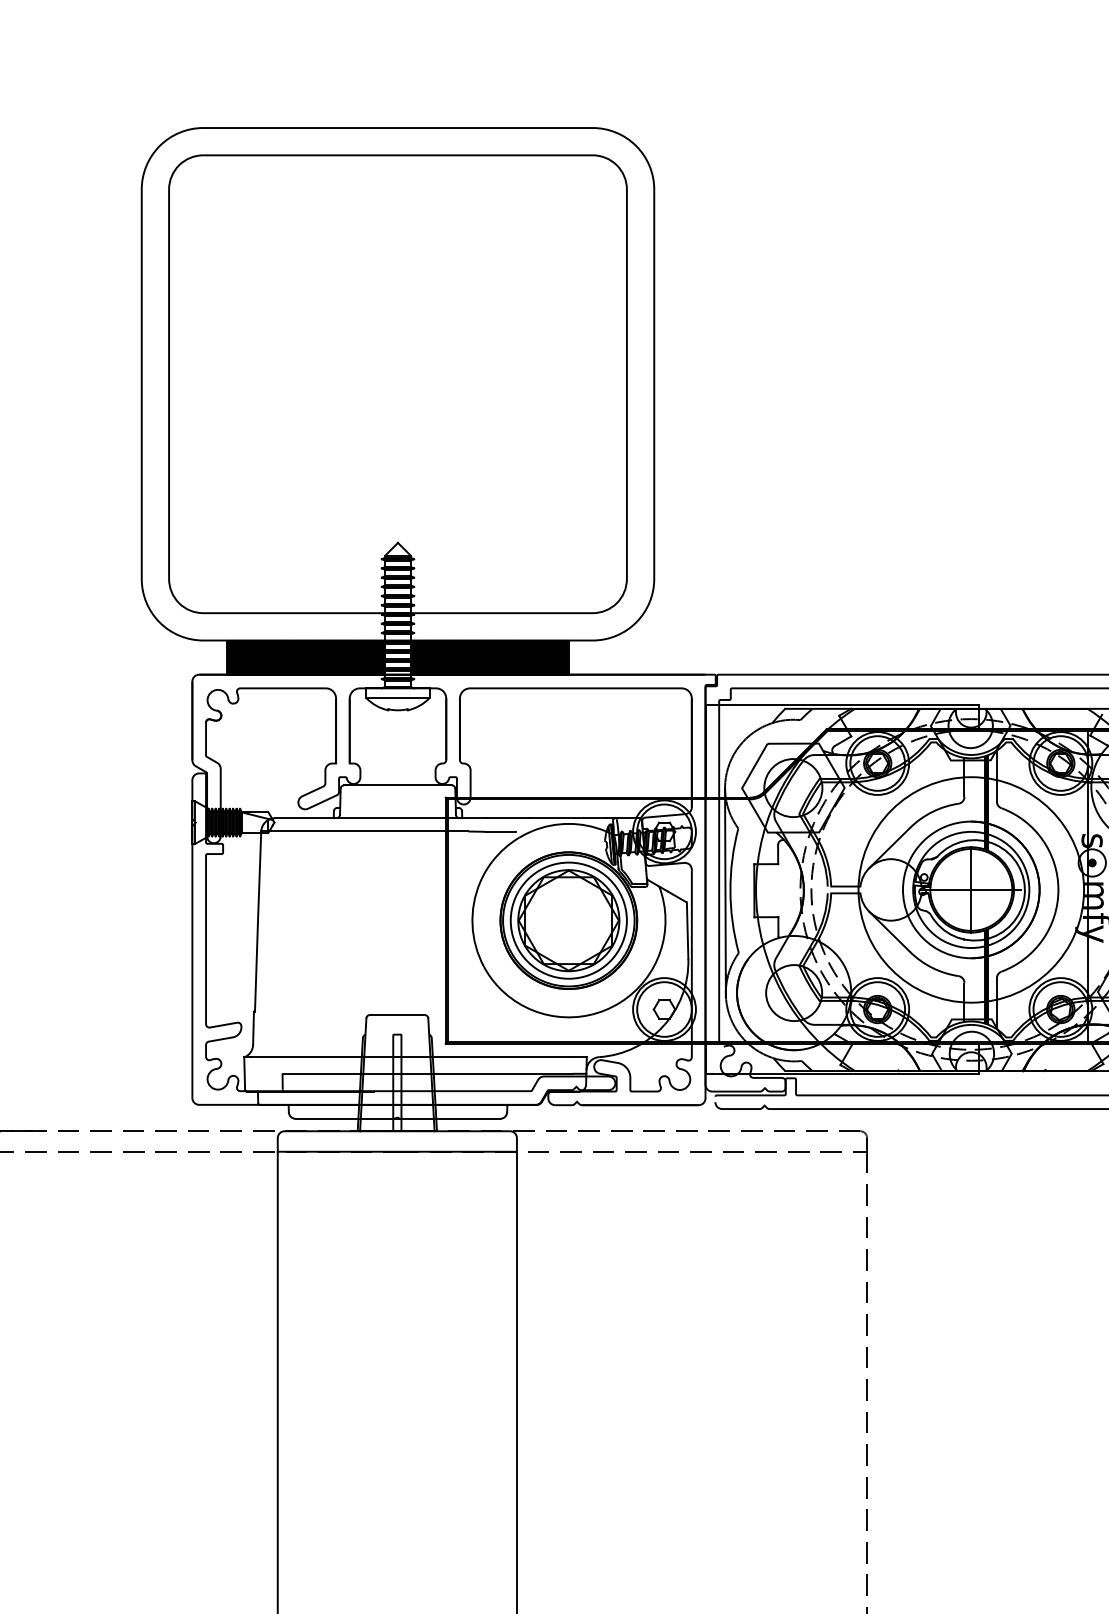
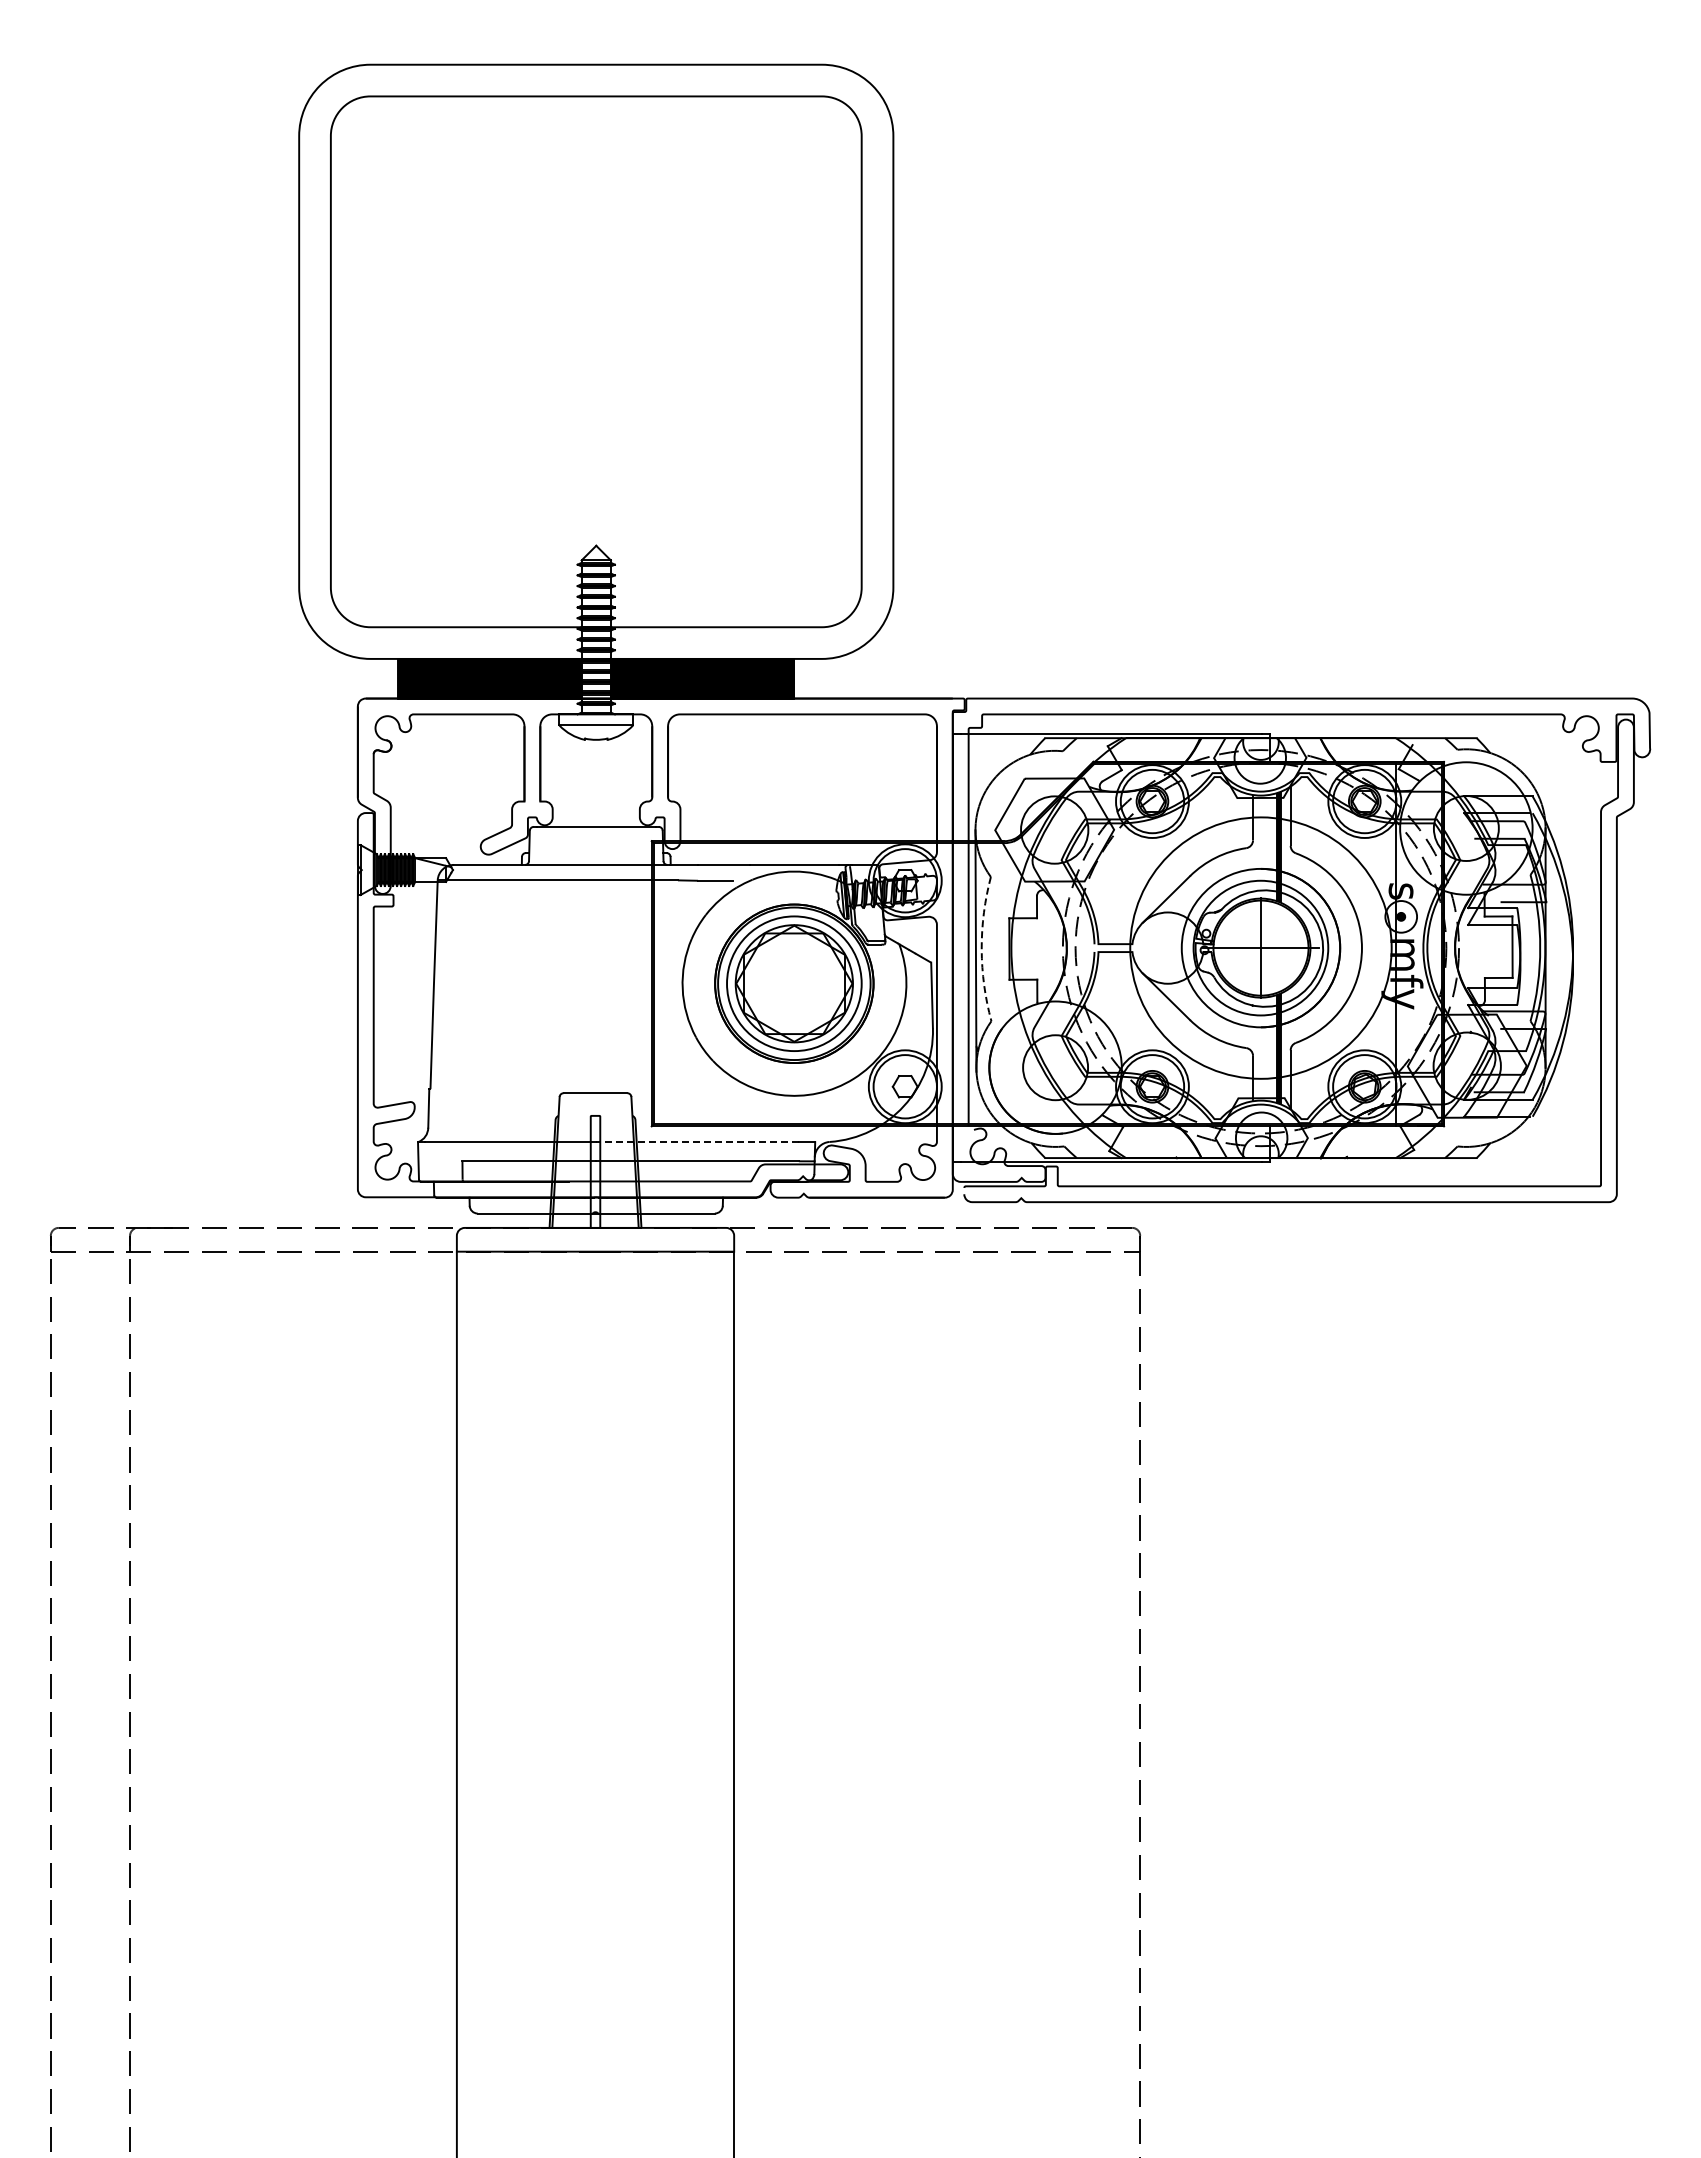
arc: (730, 891) -> (981, 949), solid -> dashed
line: (485, 1057) -> (697, 1142), solid -> dashed

